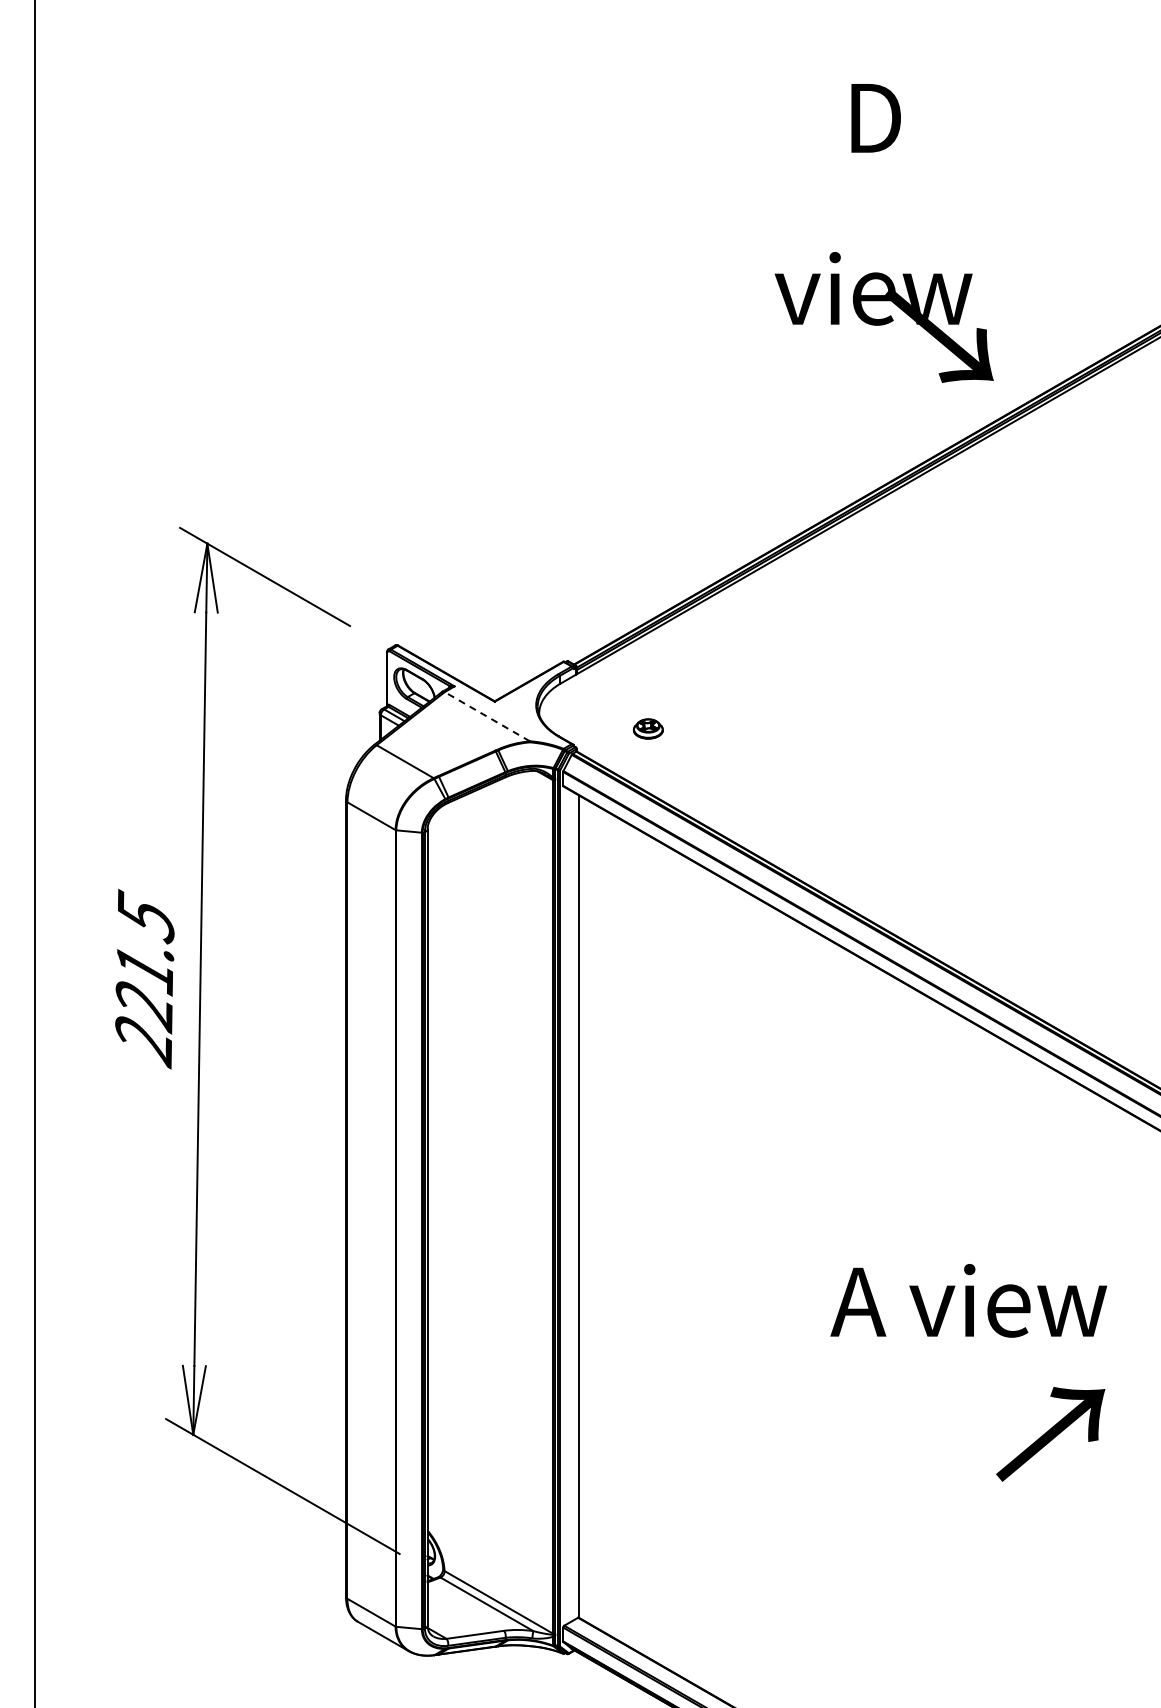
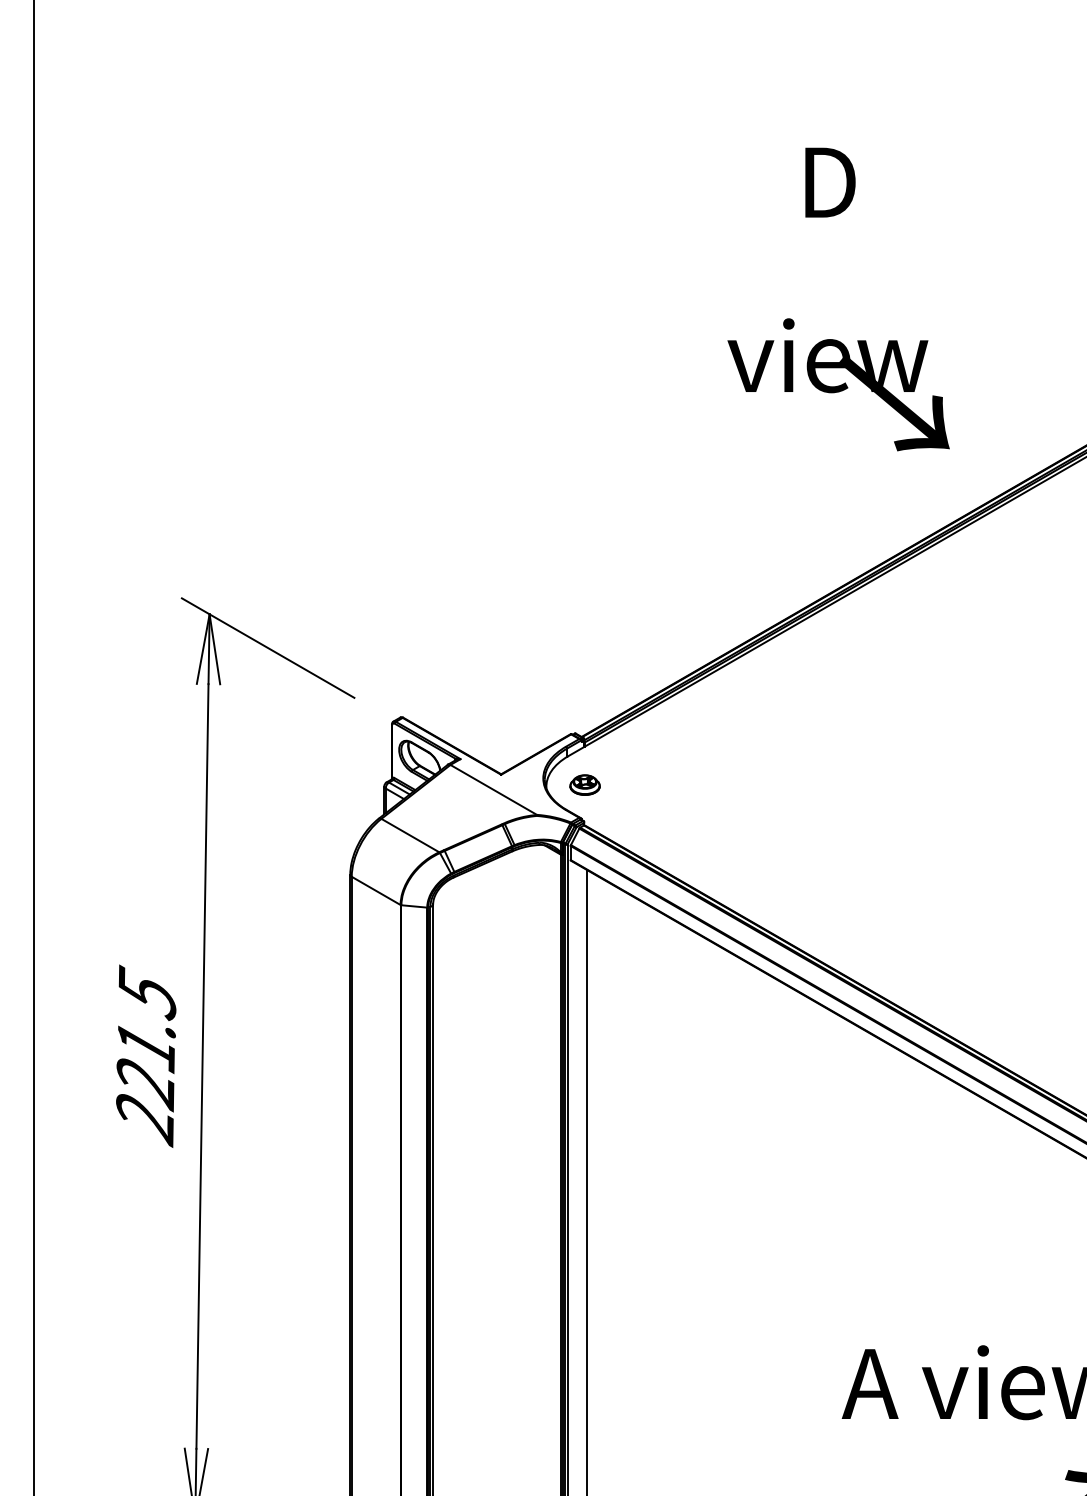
text: (883, 233) -> (837, 299), moved
line: (486, 716) -> (492, 789), dashed -> solid
part: (647, 728) -> (584, 784), moved

